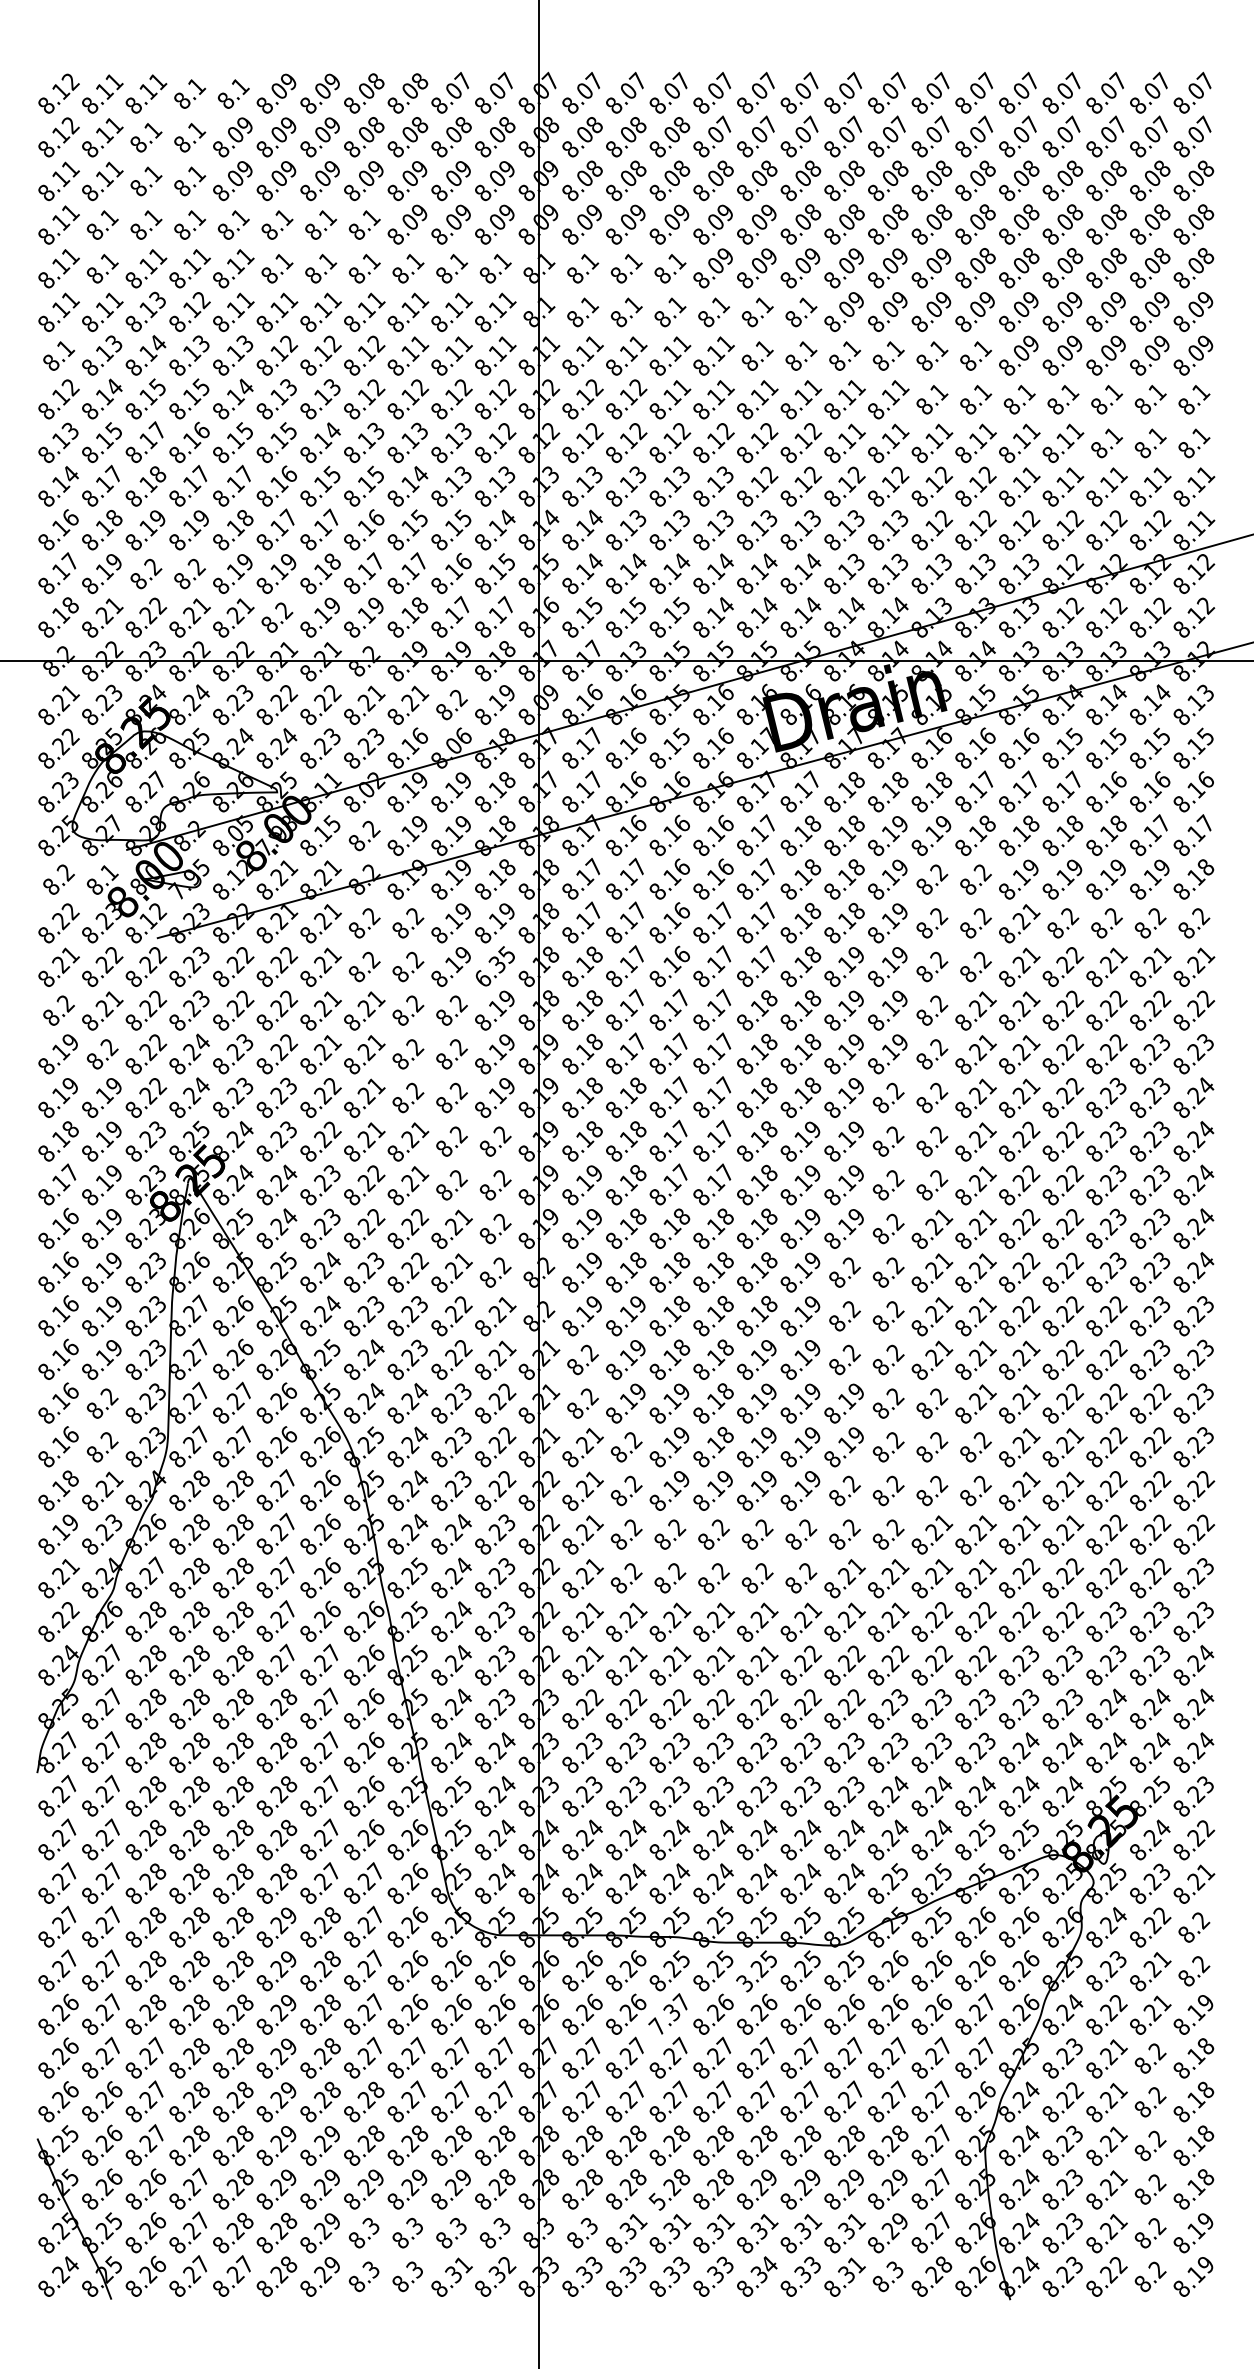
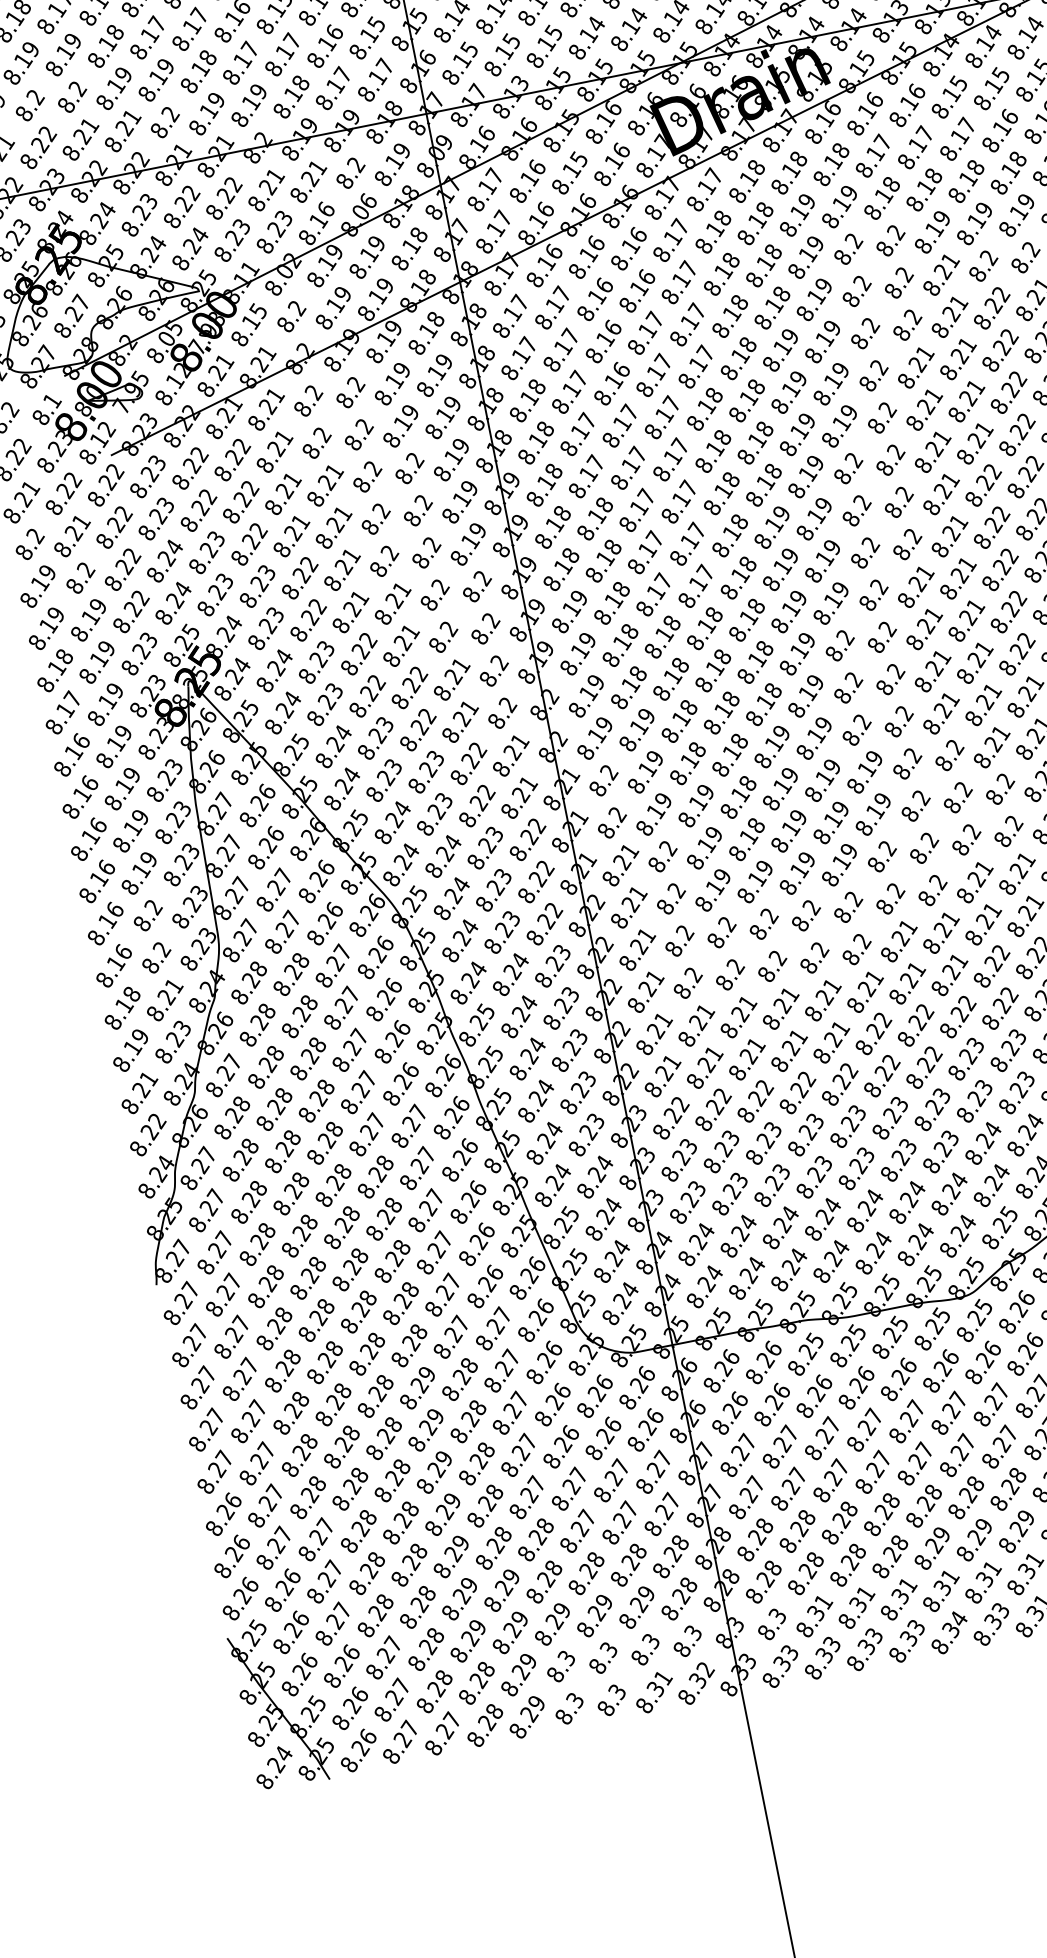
text: (494, 966) -> (442, 417), 6.35 -> 8.19
text: (744, 1983) -> (880, 1351), 3.25 -> 8.25
text: (669, 2013) -> (813, 1395), 7.37 -> 8.26
text: (656, 2201) -> (837, 1579), 5.28 -> 8.28

